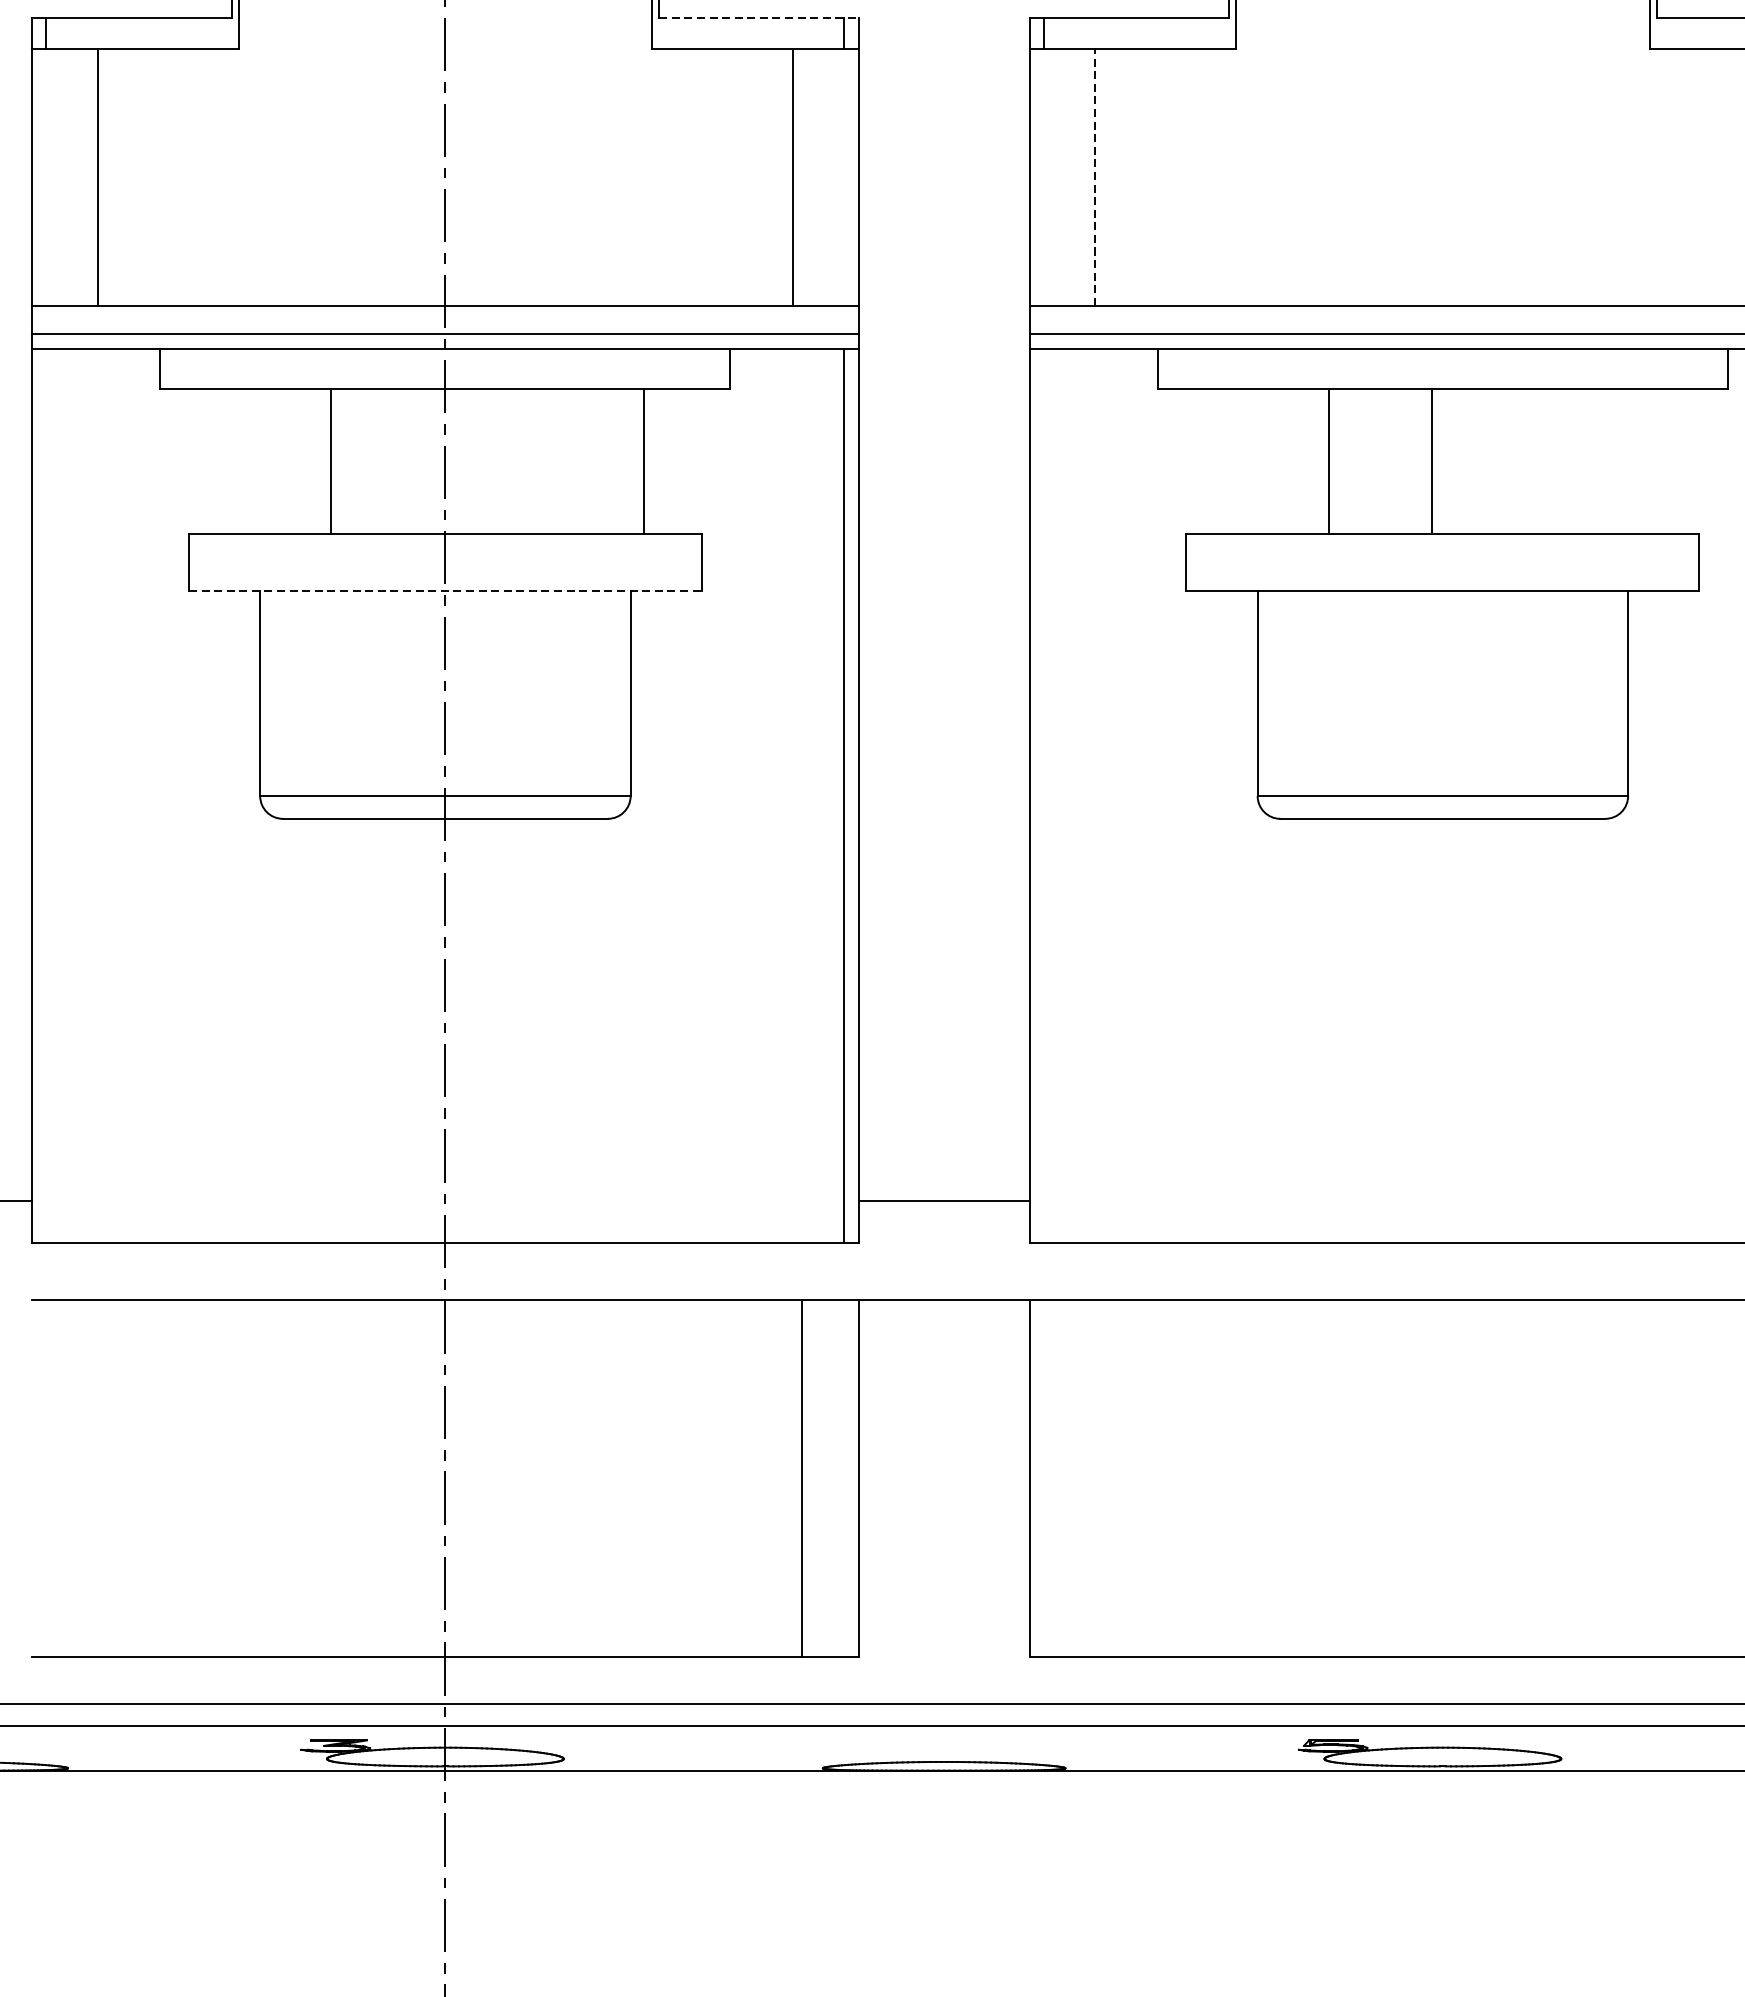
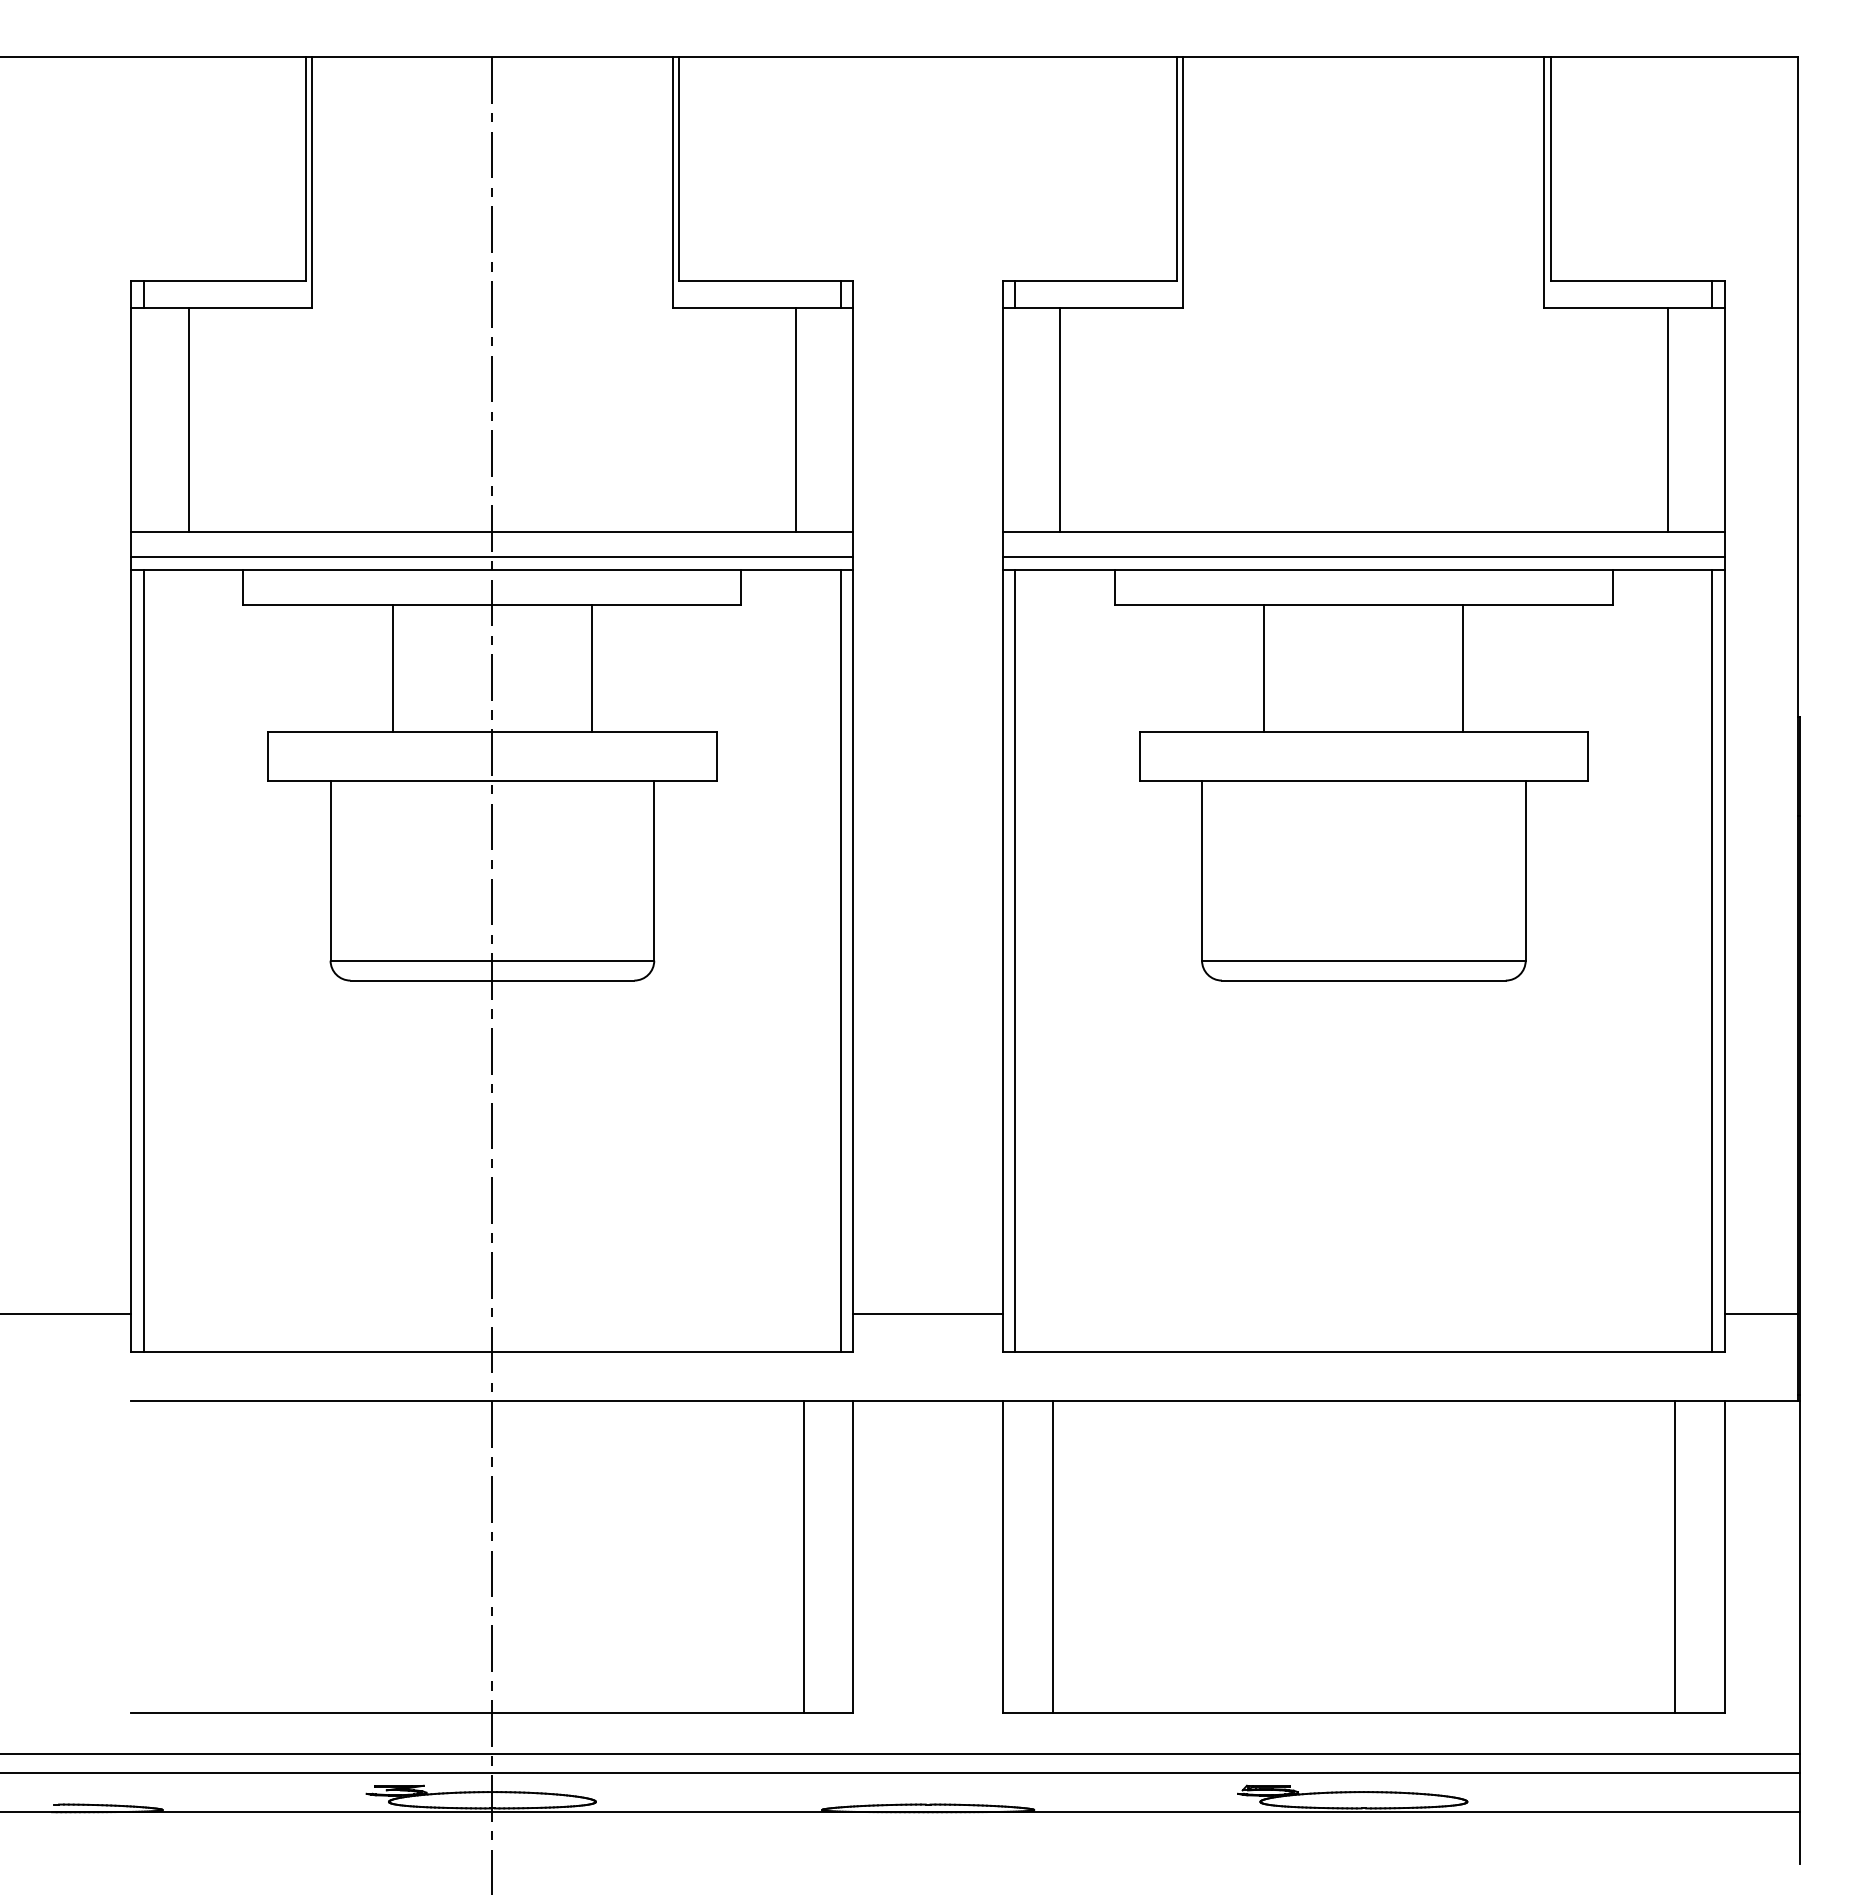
line: (759, 17) -> (766, 280), dashed -> solid
line: (1095, 176) -> (1060, 419), dashed -> solid
line: (644, 460) -> (592, 667), moved
line: (1432, 460) -> (1463, 667), moved
line: (445, 590) -> (492, 781), dashed -> solid
line: (46, 795) -> (143, 960), added
line: (1044, 795) -> (1015, 960), added
line: (1086, 1478) -> (1052, 1556), added

